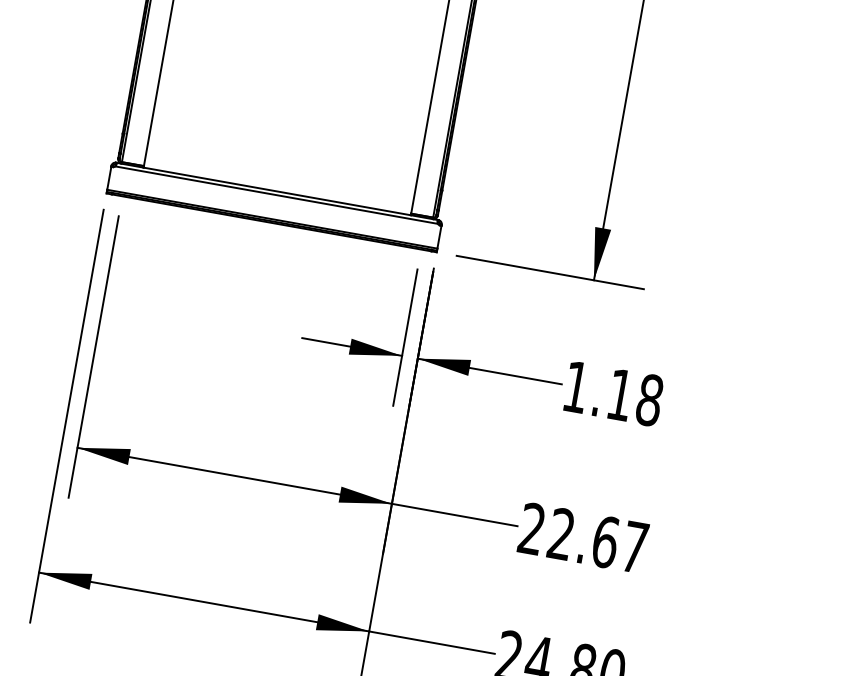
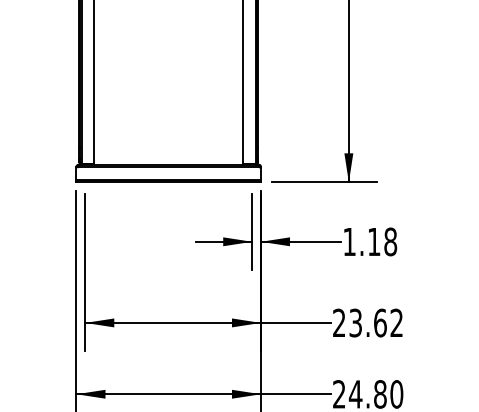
text: (596, 539) -> (375, 322), 22.67 -> 23.62

